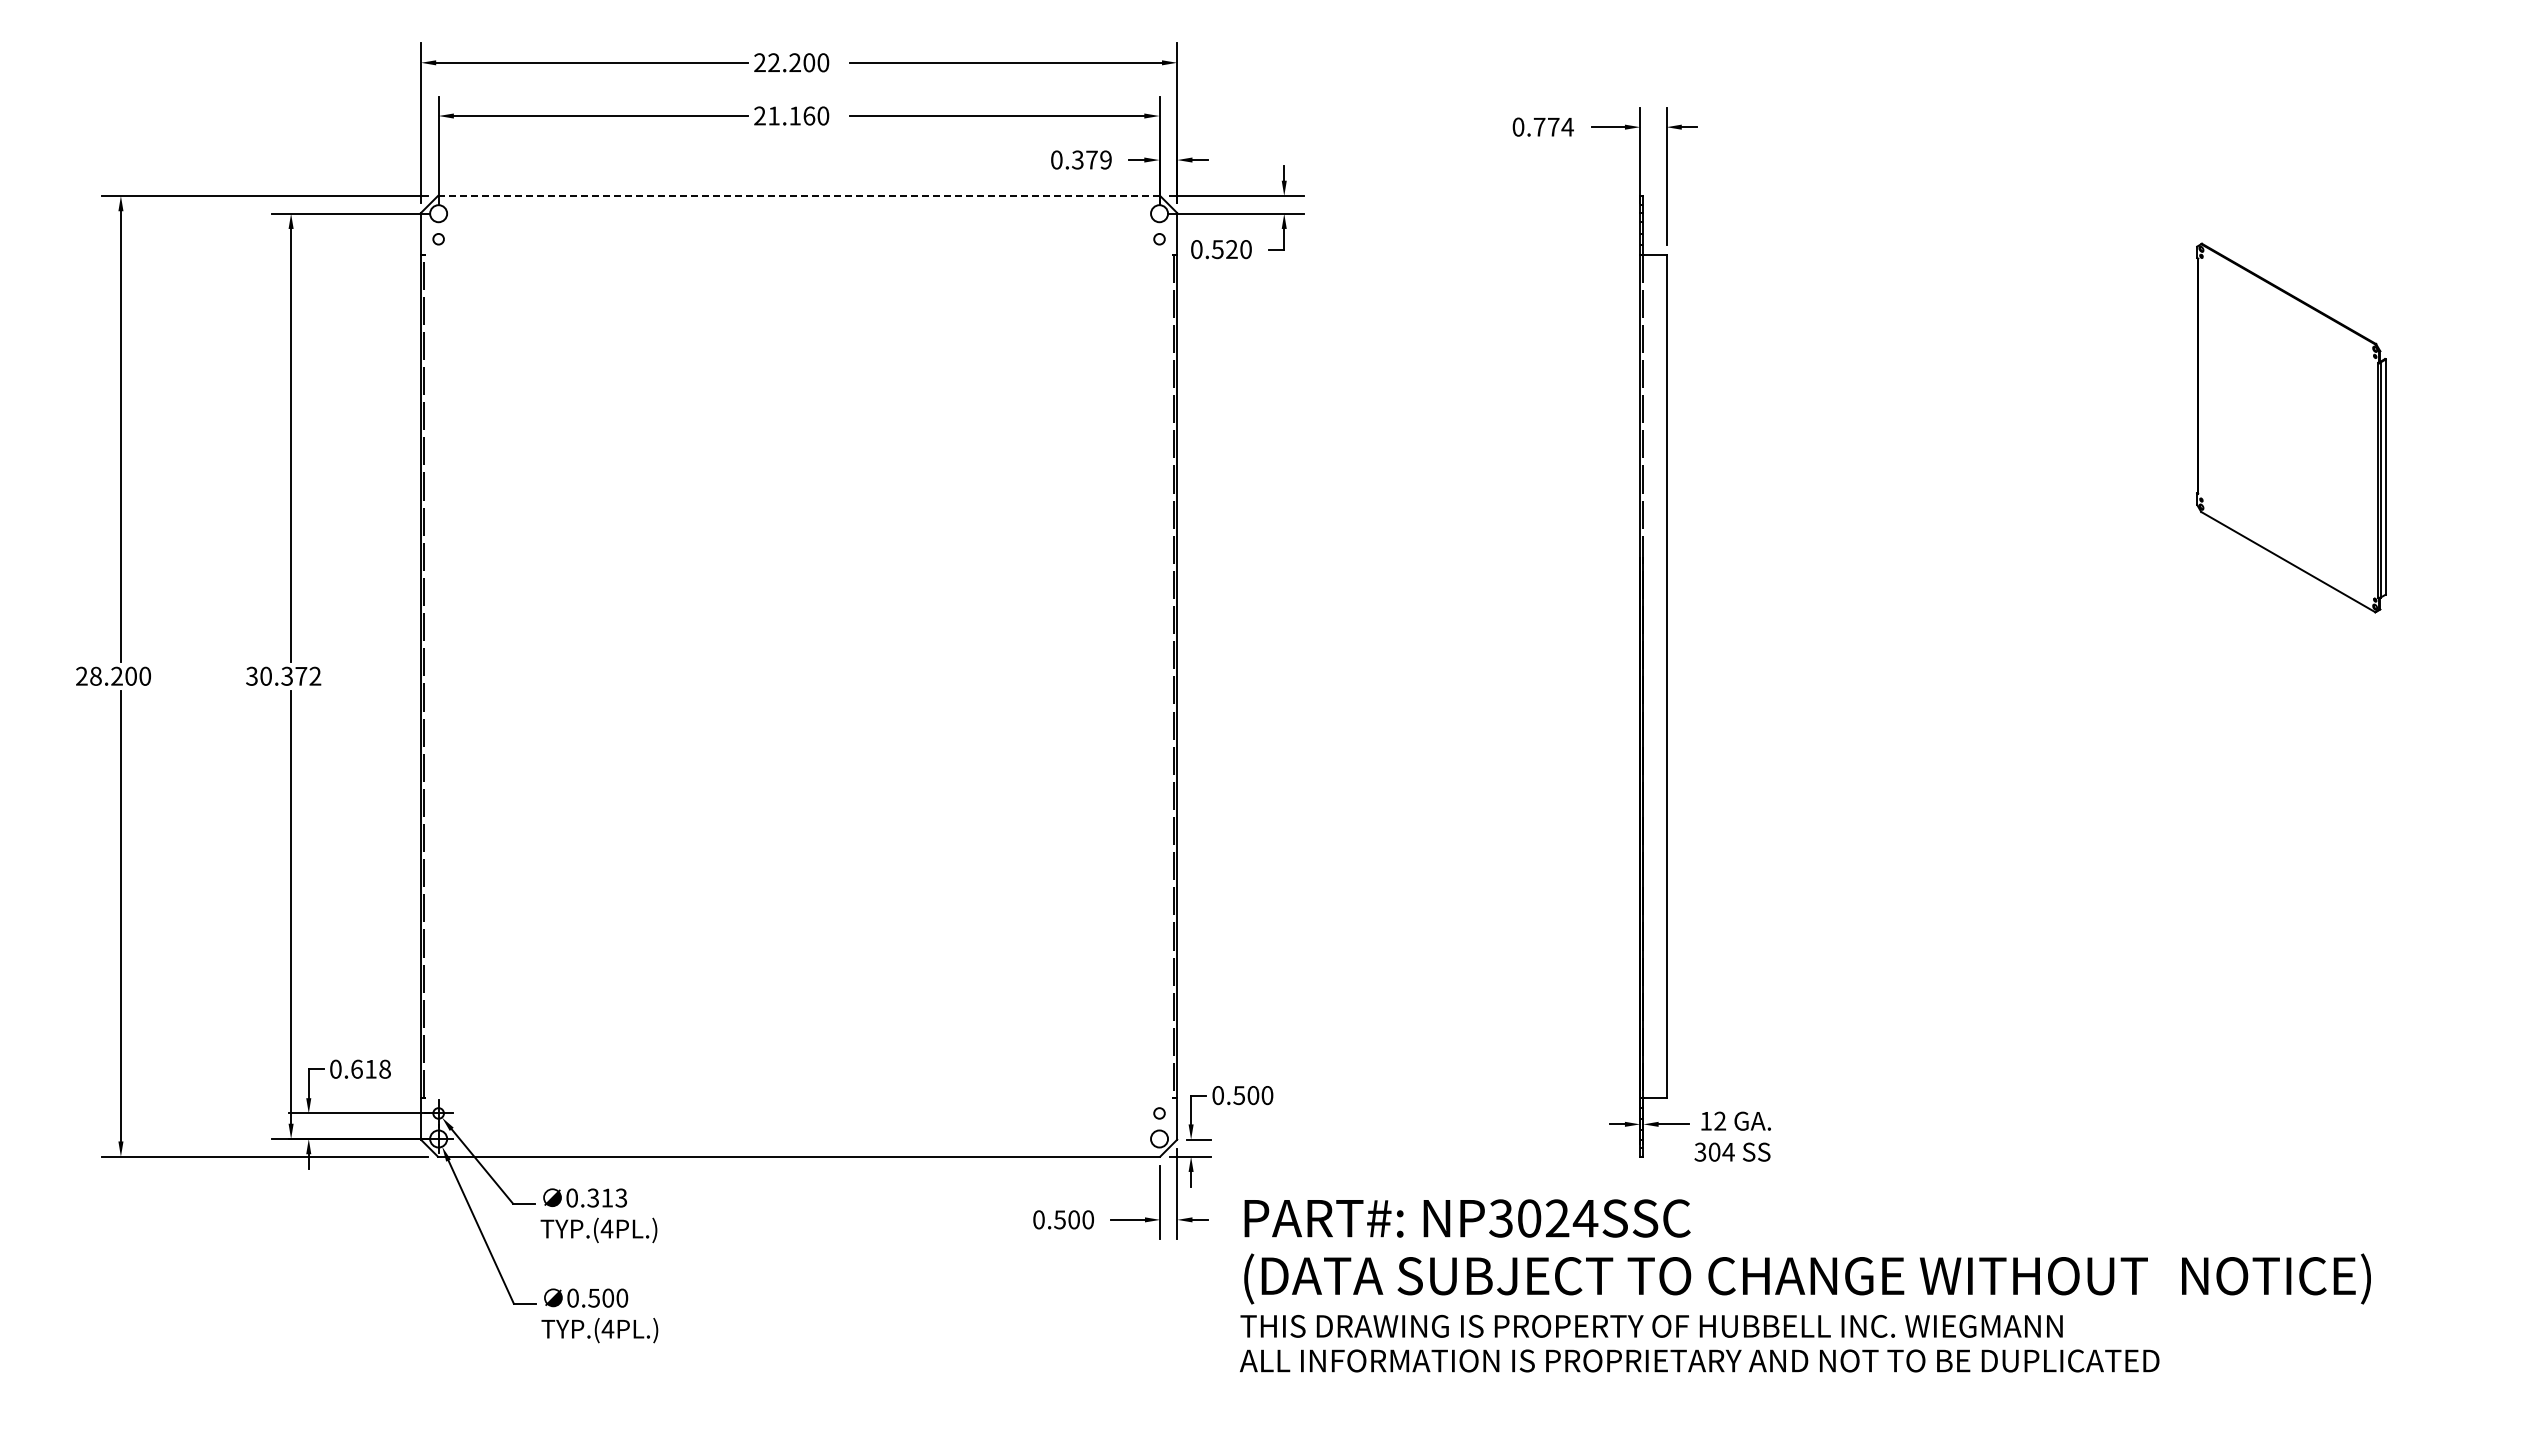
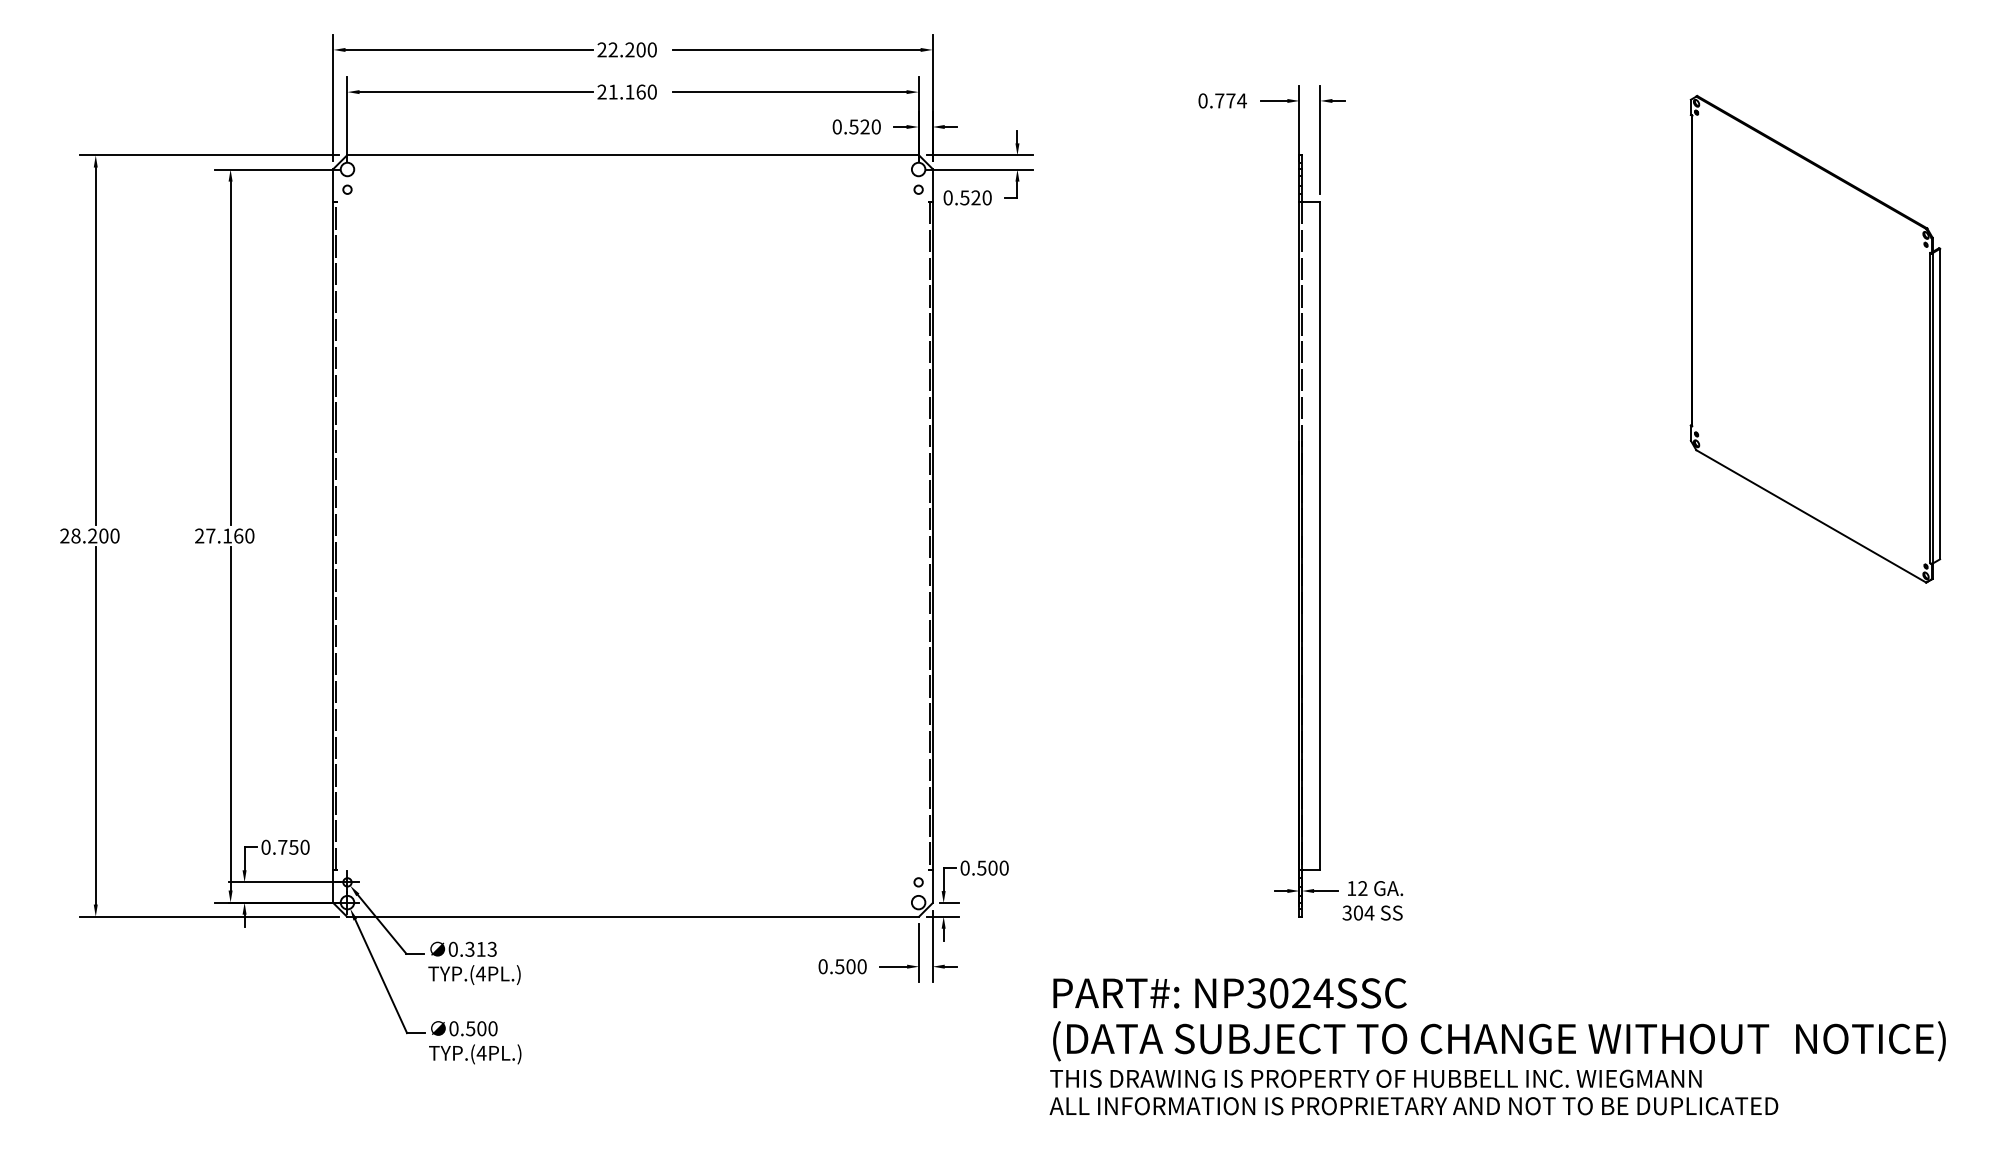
text: (1091, 159) -> (864, 126), 0.379 -> 0.520
line: (799, 196) -> (633, 155), dashed -> solid
part: (2291, 427) -> (1815, 338), size x1.67
text: (283, 675) -> (224, 535), 30.372 -> 27.160
text: (370, 1068) -> (293, 846), 0.618 -> 0.750
text: (1805, 1285) -> (1497, 1046), moved

